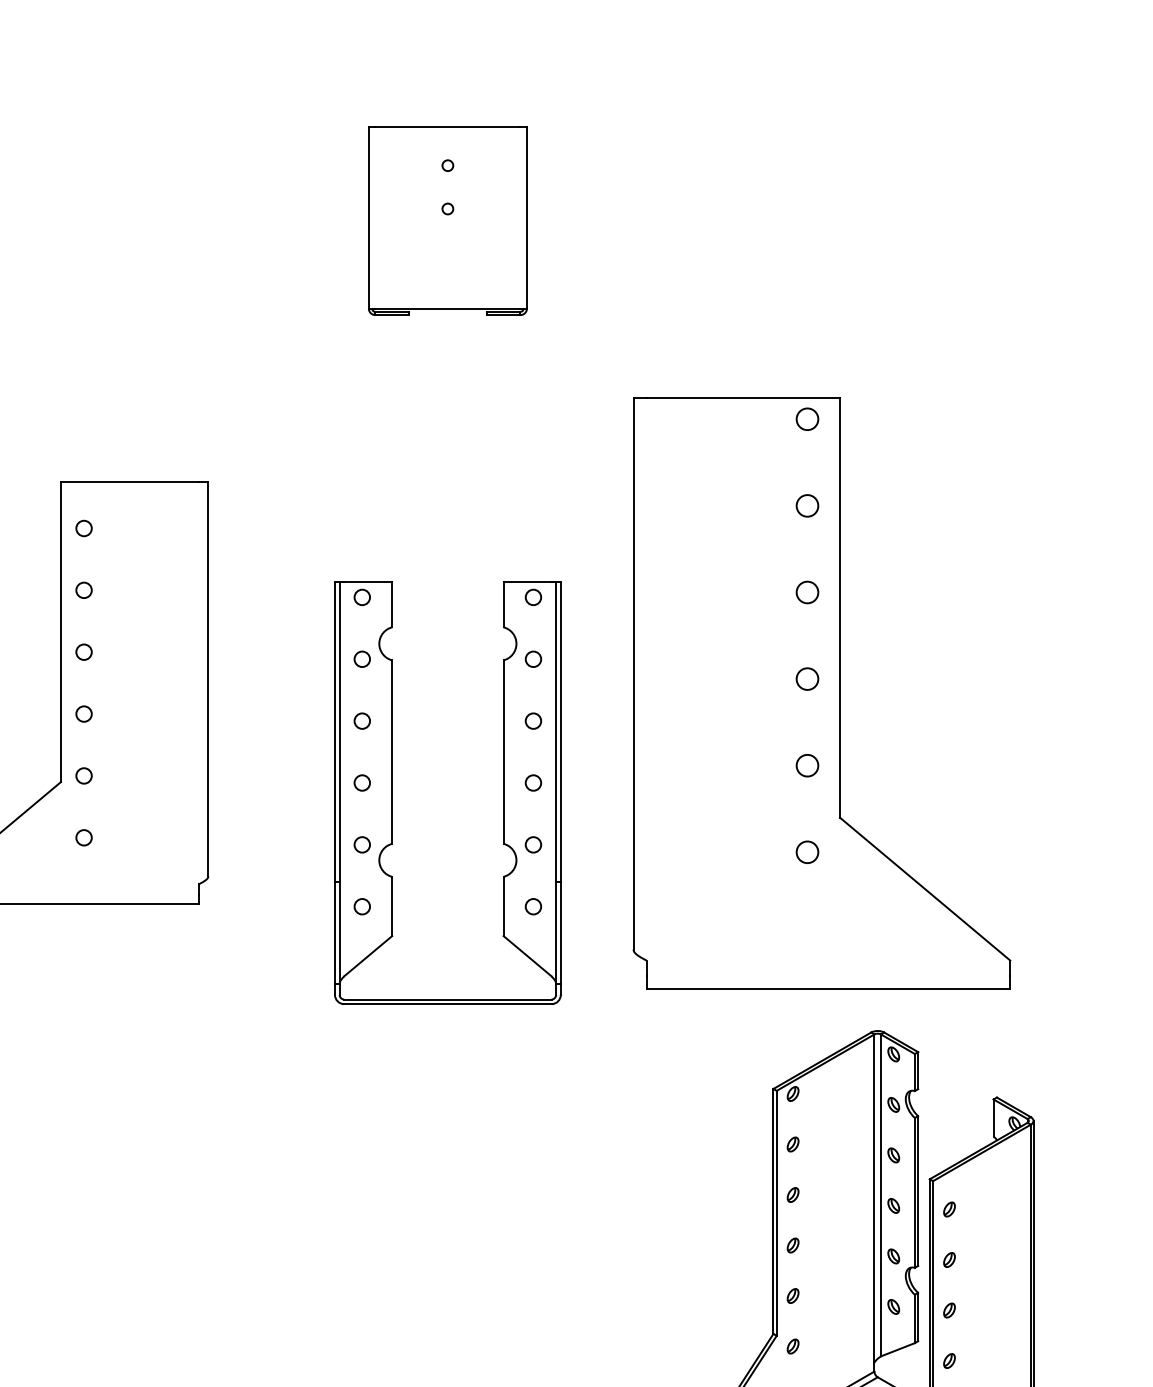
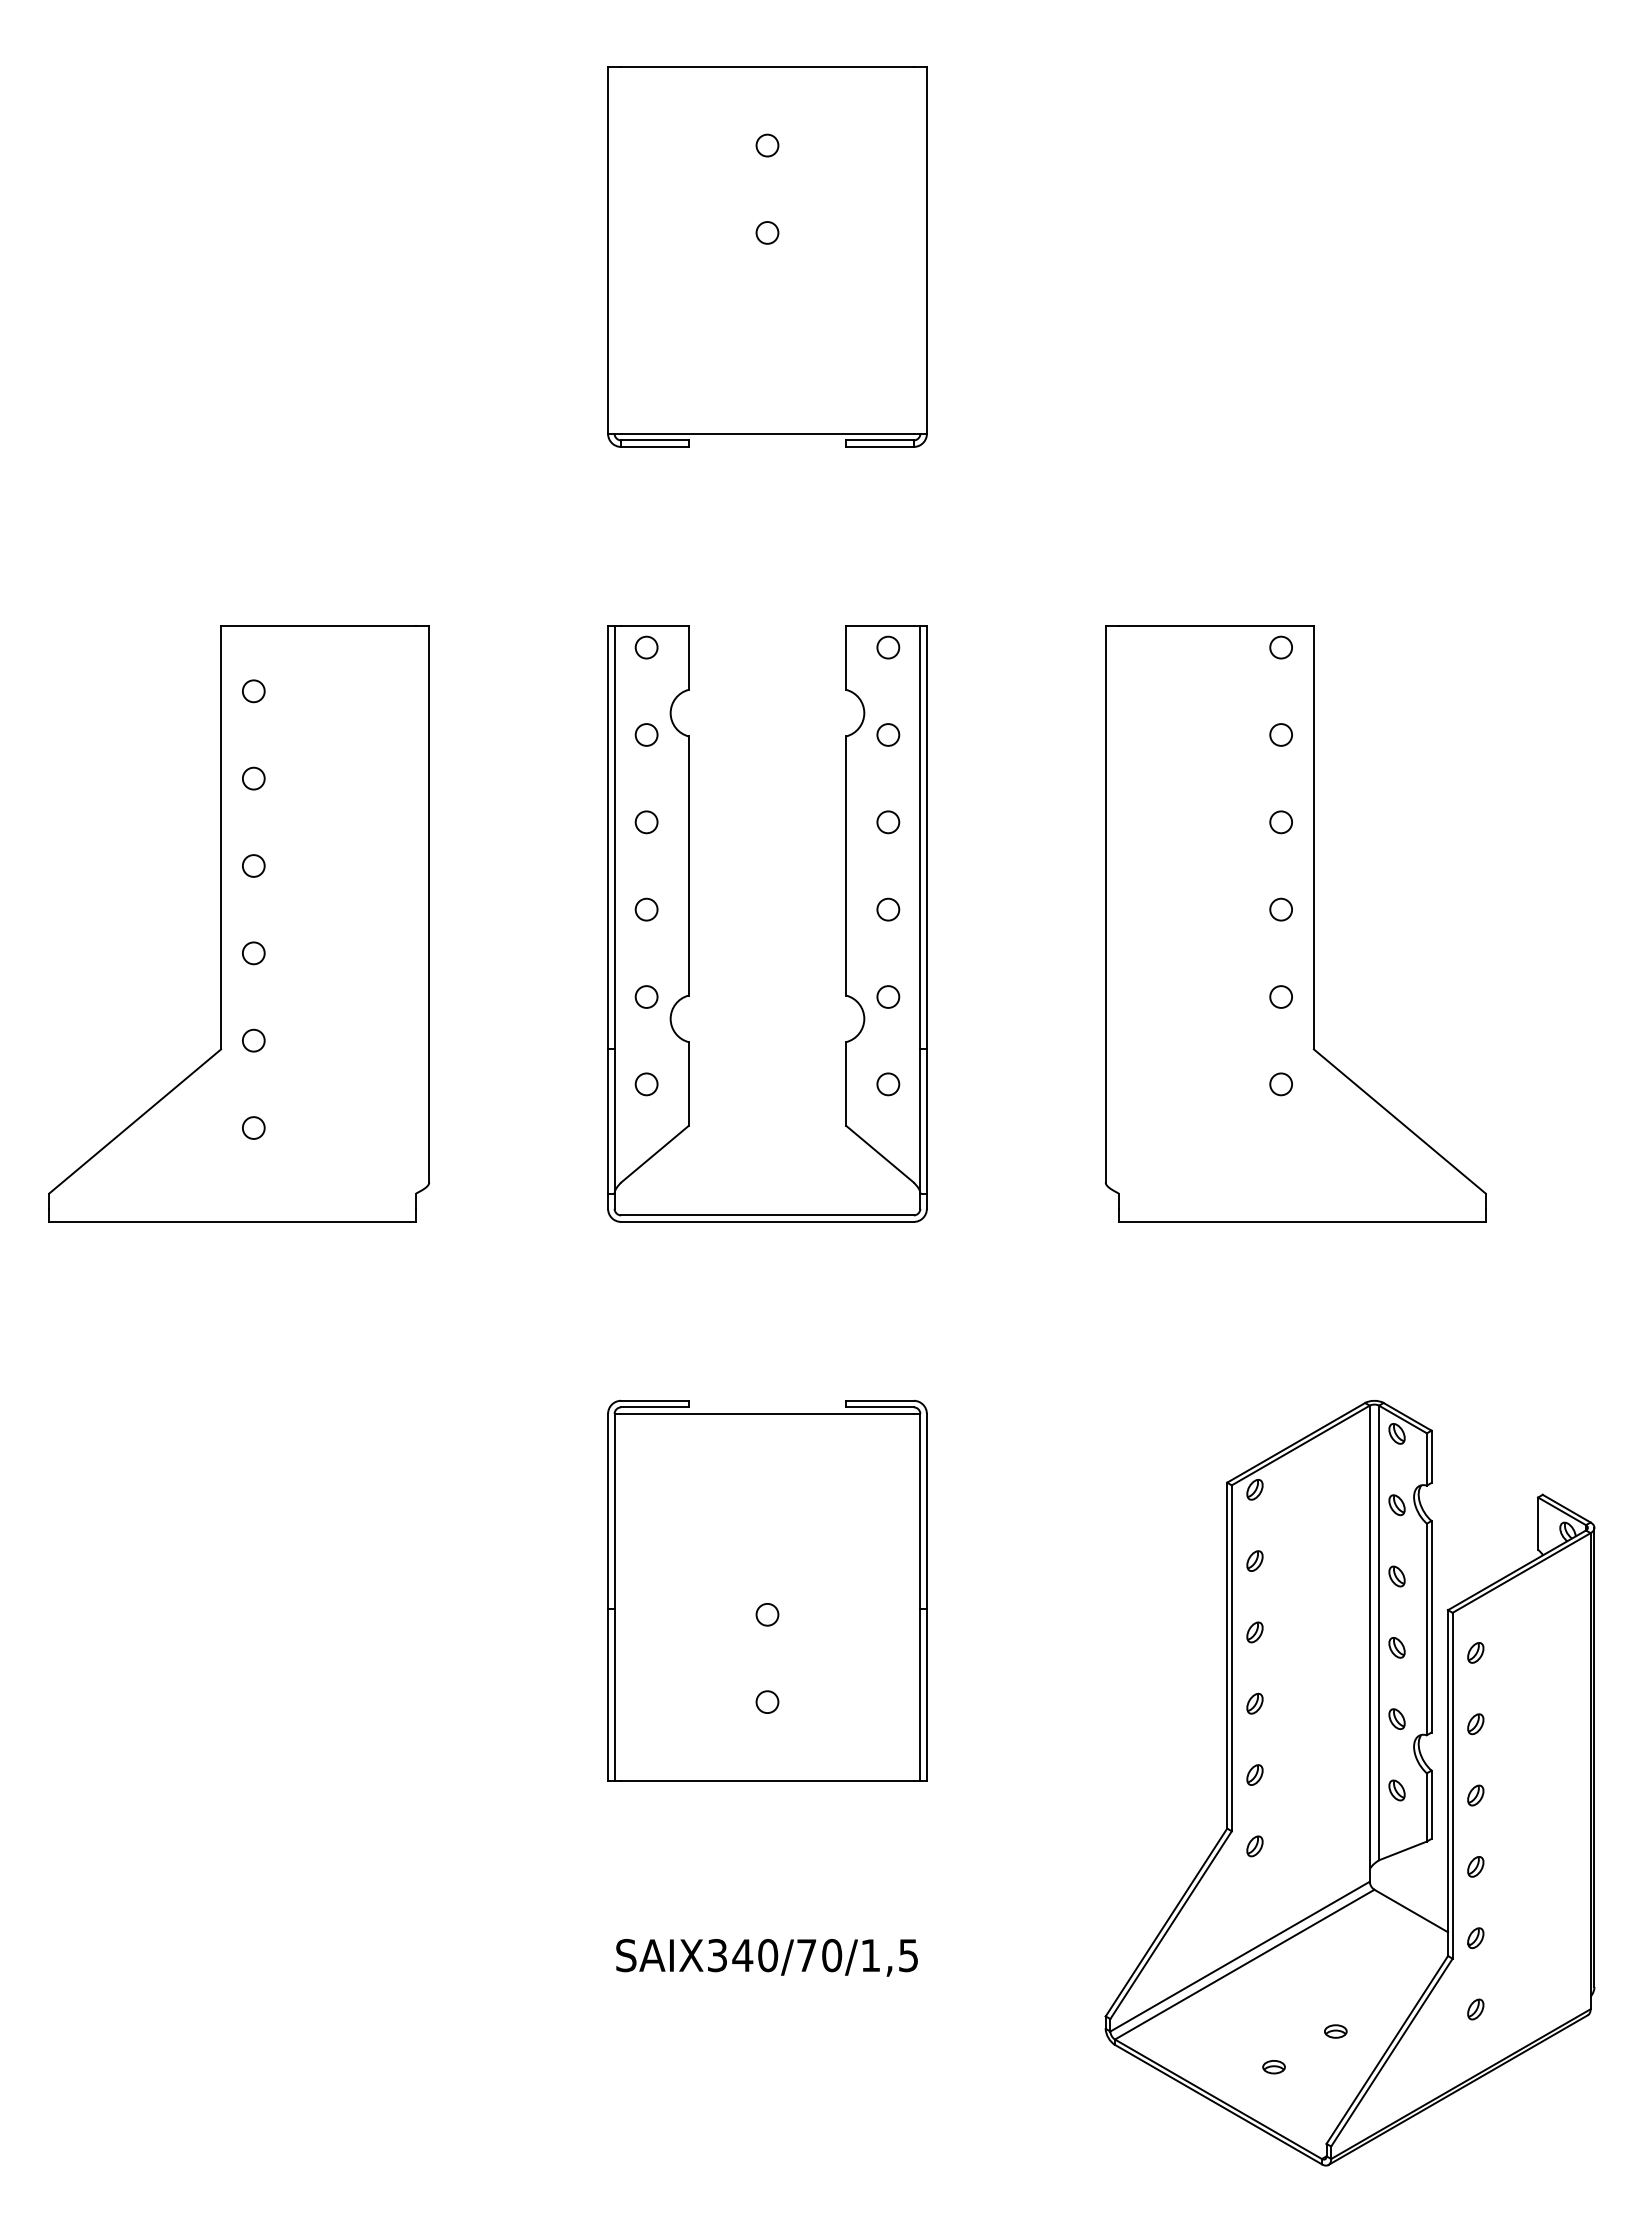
part: (447, 220) -> (767, 256), size x1.43
part: (821, 692) -> (1295, 923), size x0.71
part: (392, 792) -> (689, 923), moved
part: (447, 1165) -> (767, 1590), added

